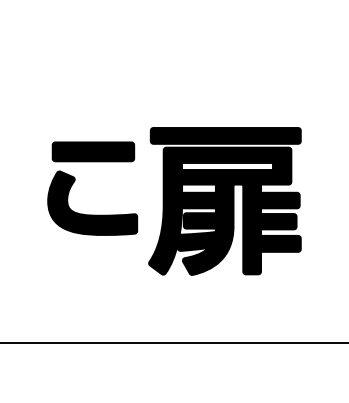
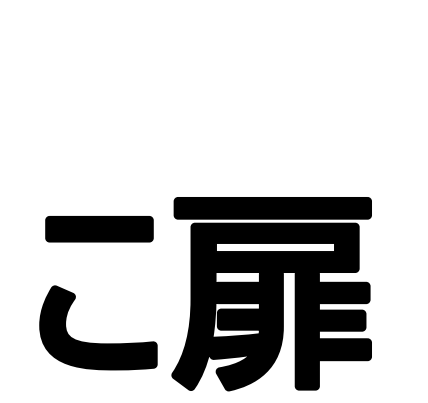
part: (92, 214) -> (98, 342), moved

